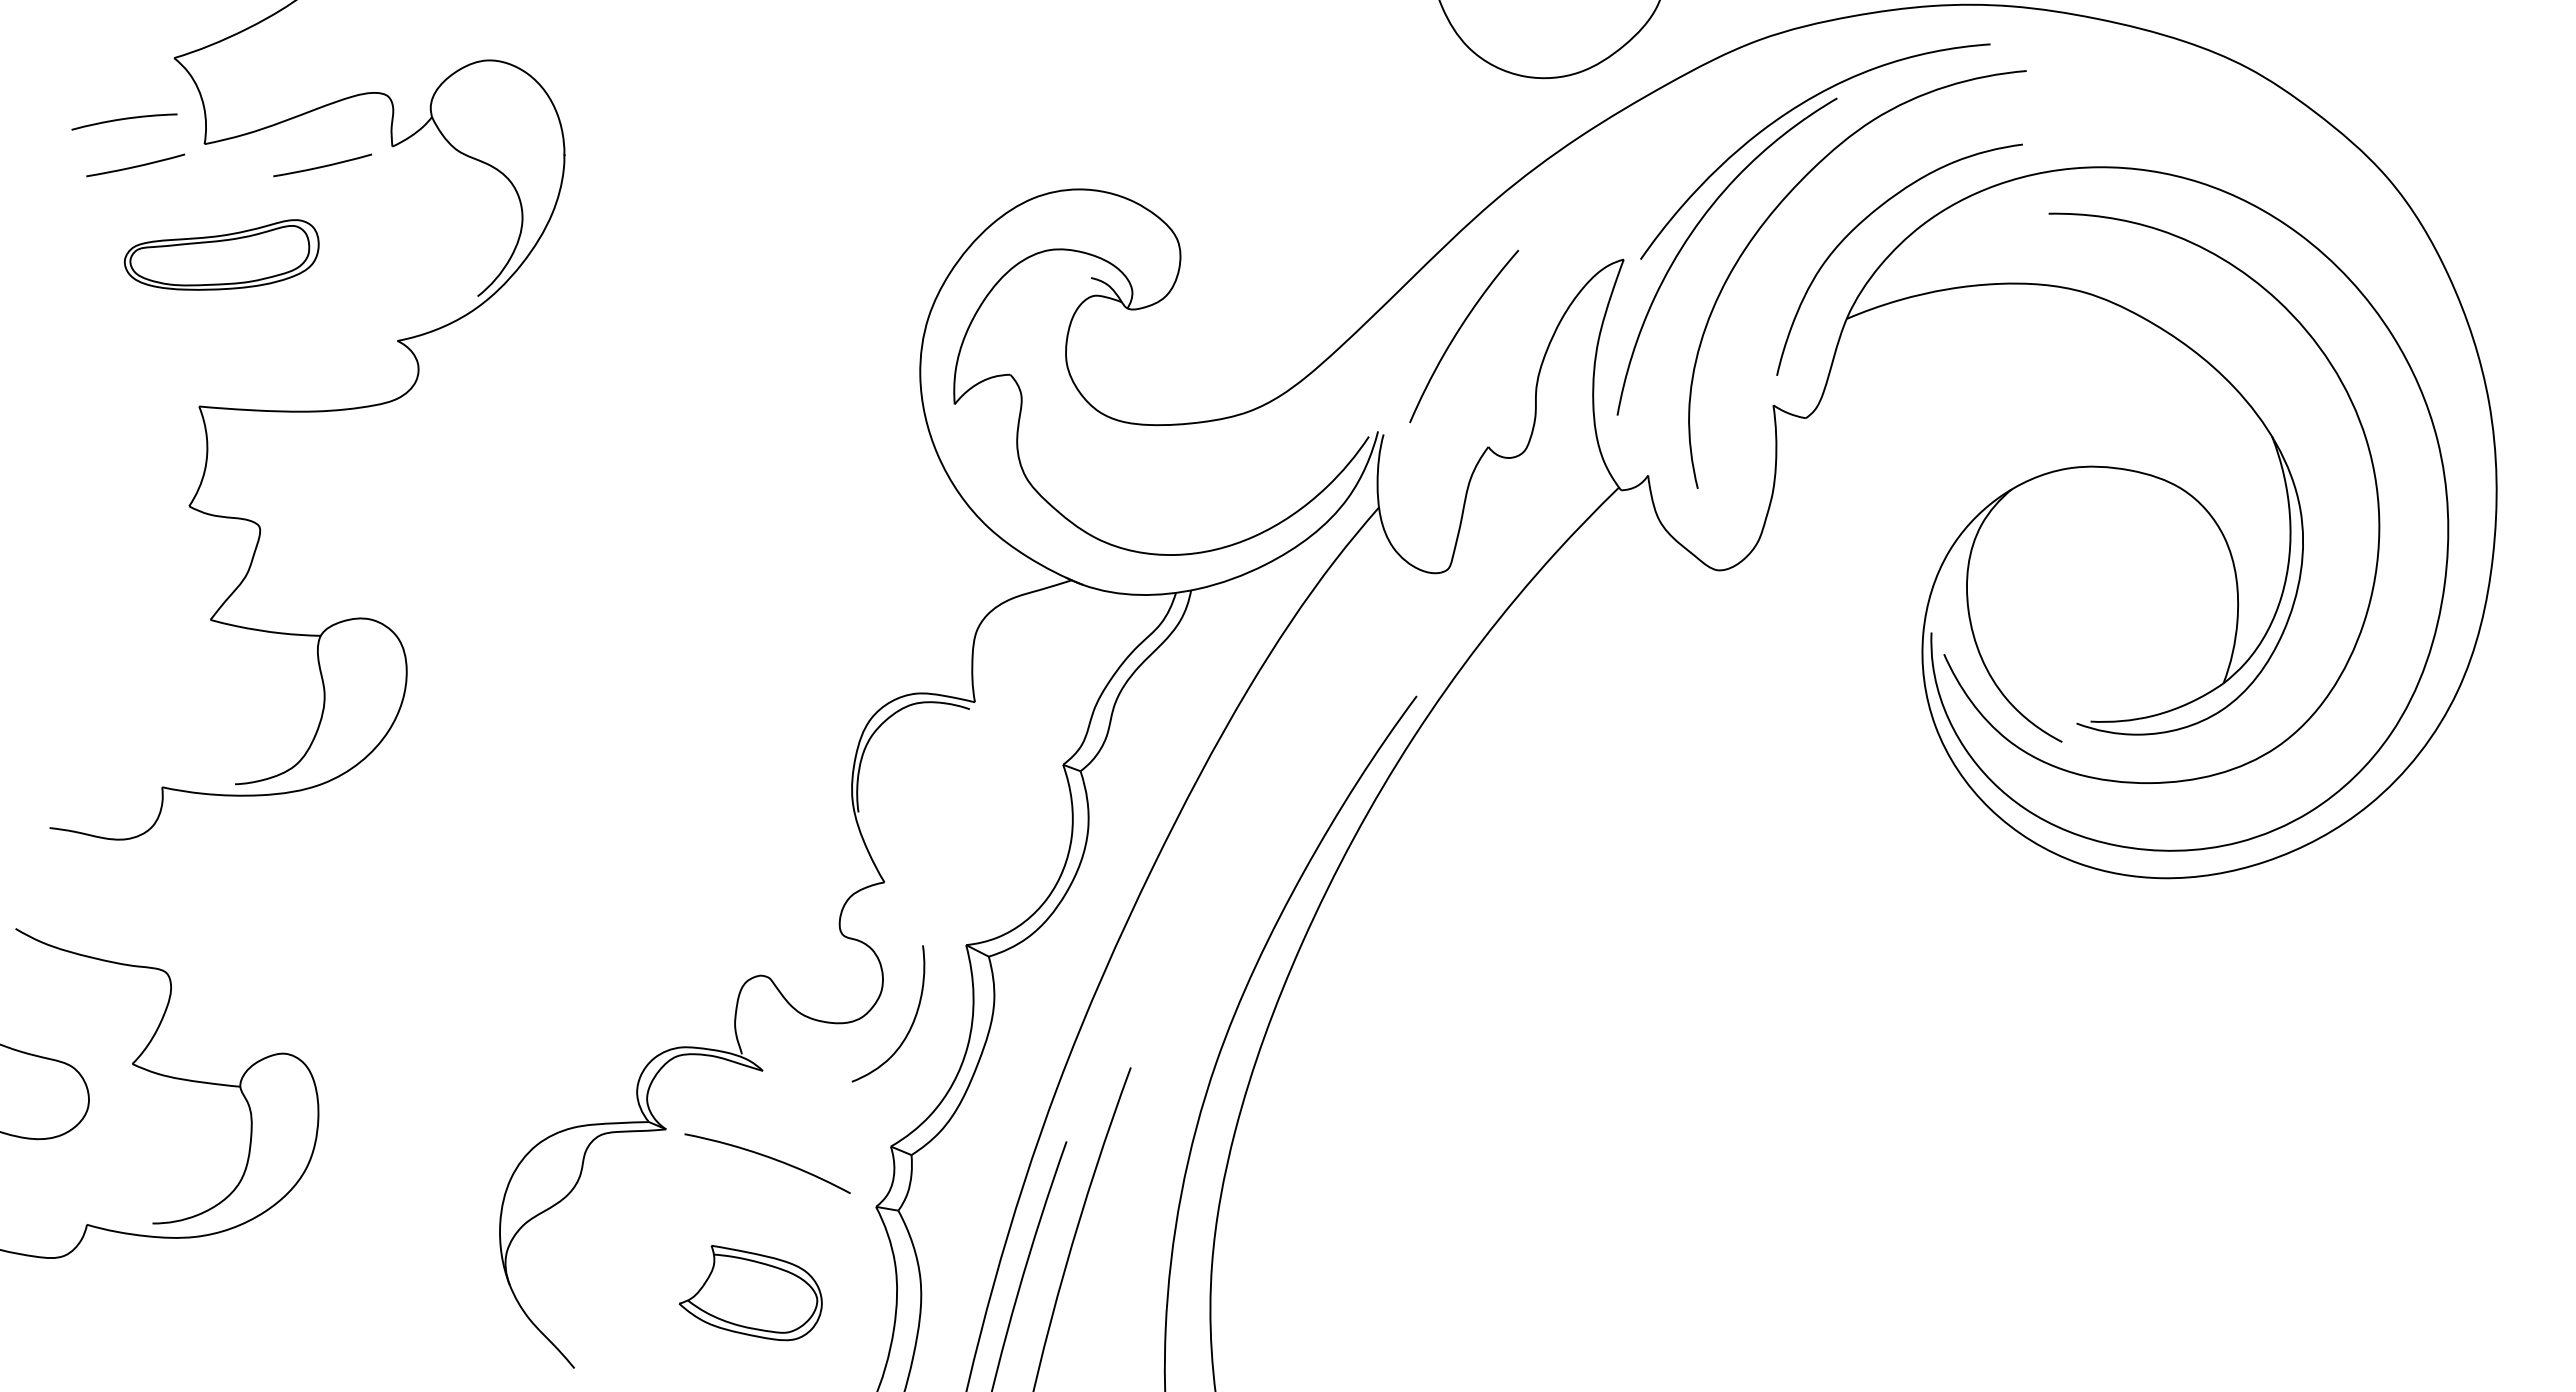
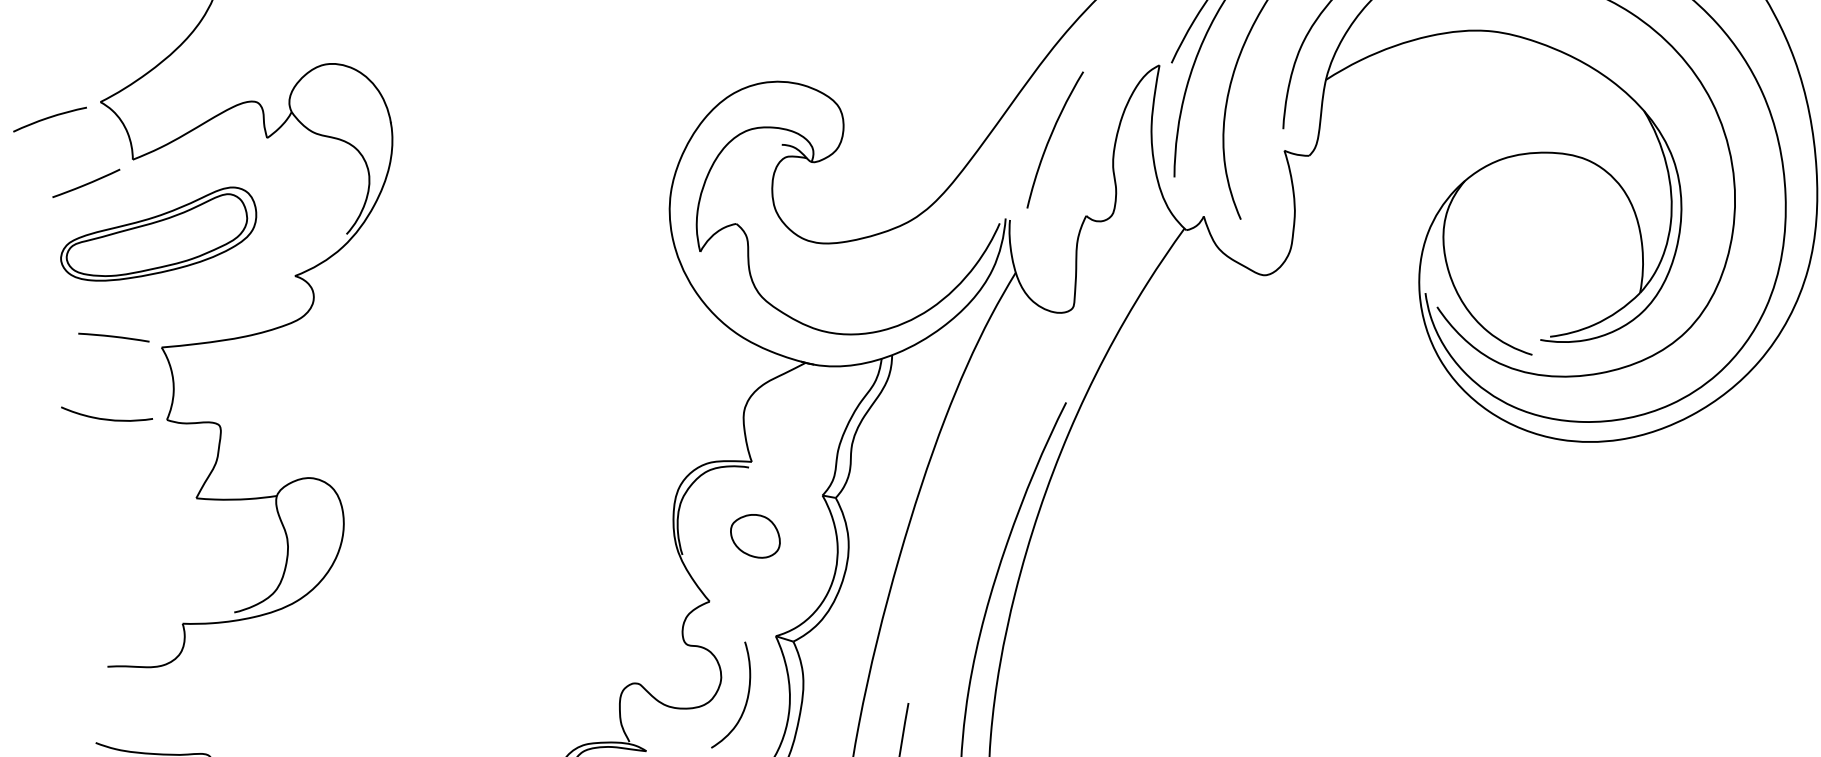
curve: (124, 119) -> (49, 117), moved
curve: (322, 165) -> (219, 160), removed
part: (221, 254) -> (158, 236), size x1.43
curve: (136, 381) -> (113, 337), added
curve: (107, 490) -> (106, 418), added
part: (961, 804) -> (754, 536), added

